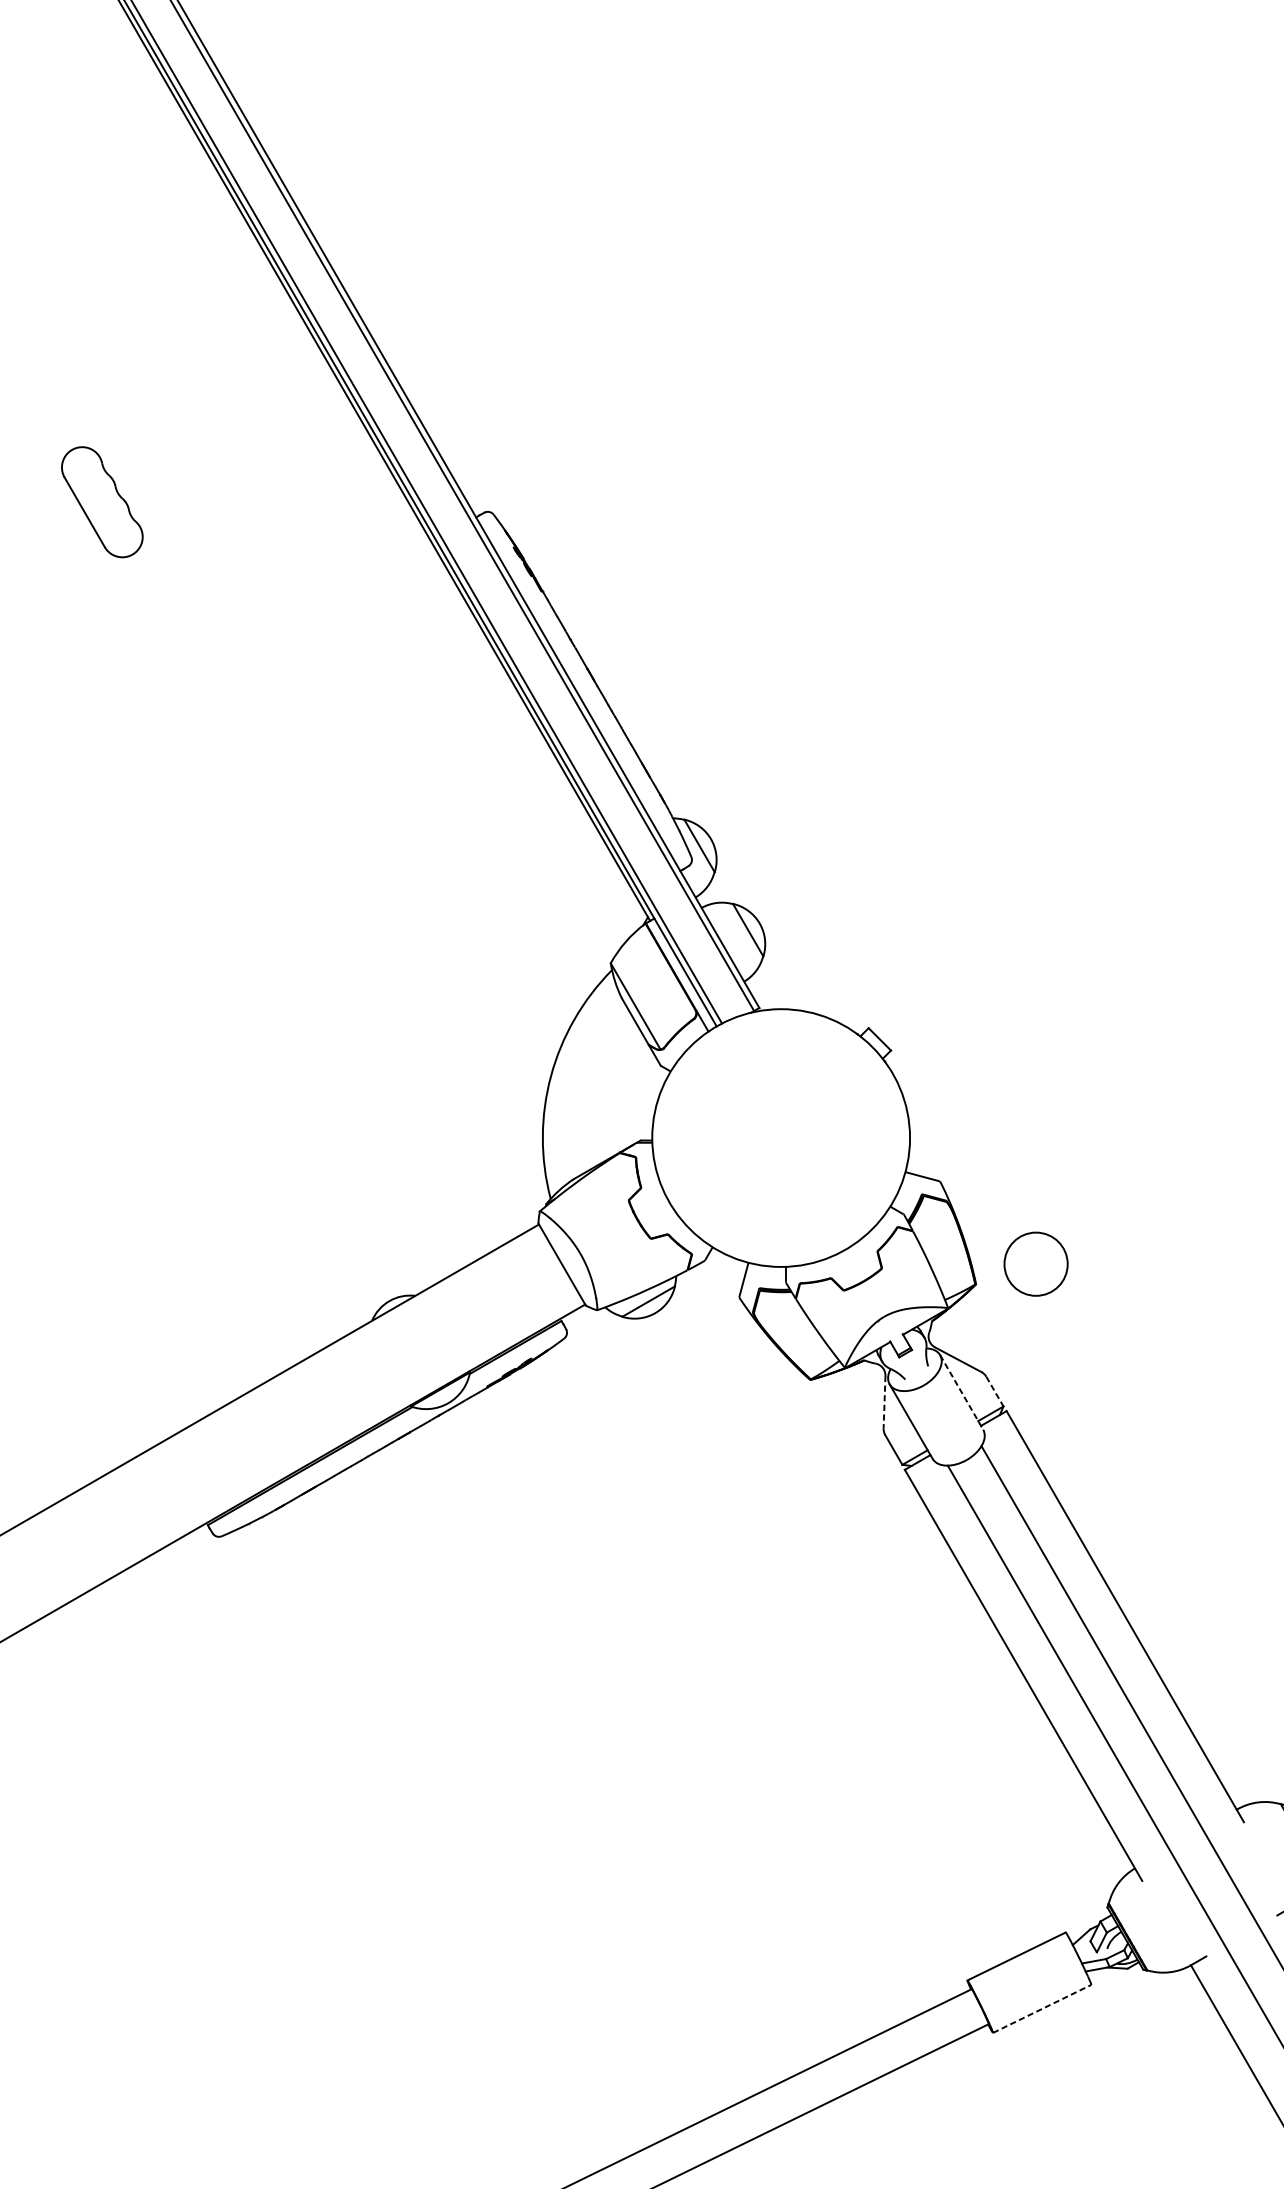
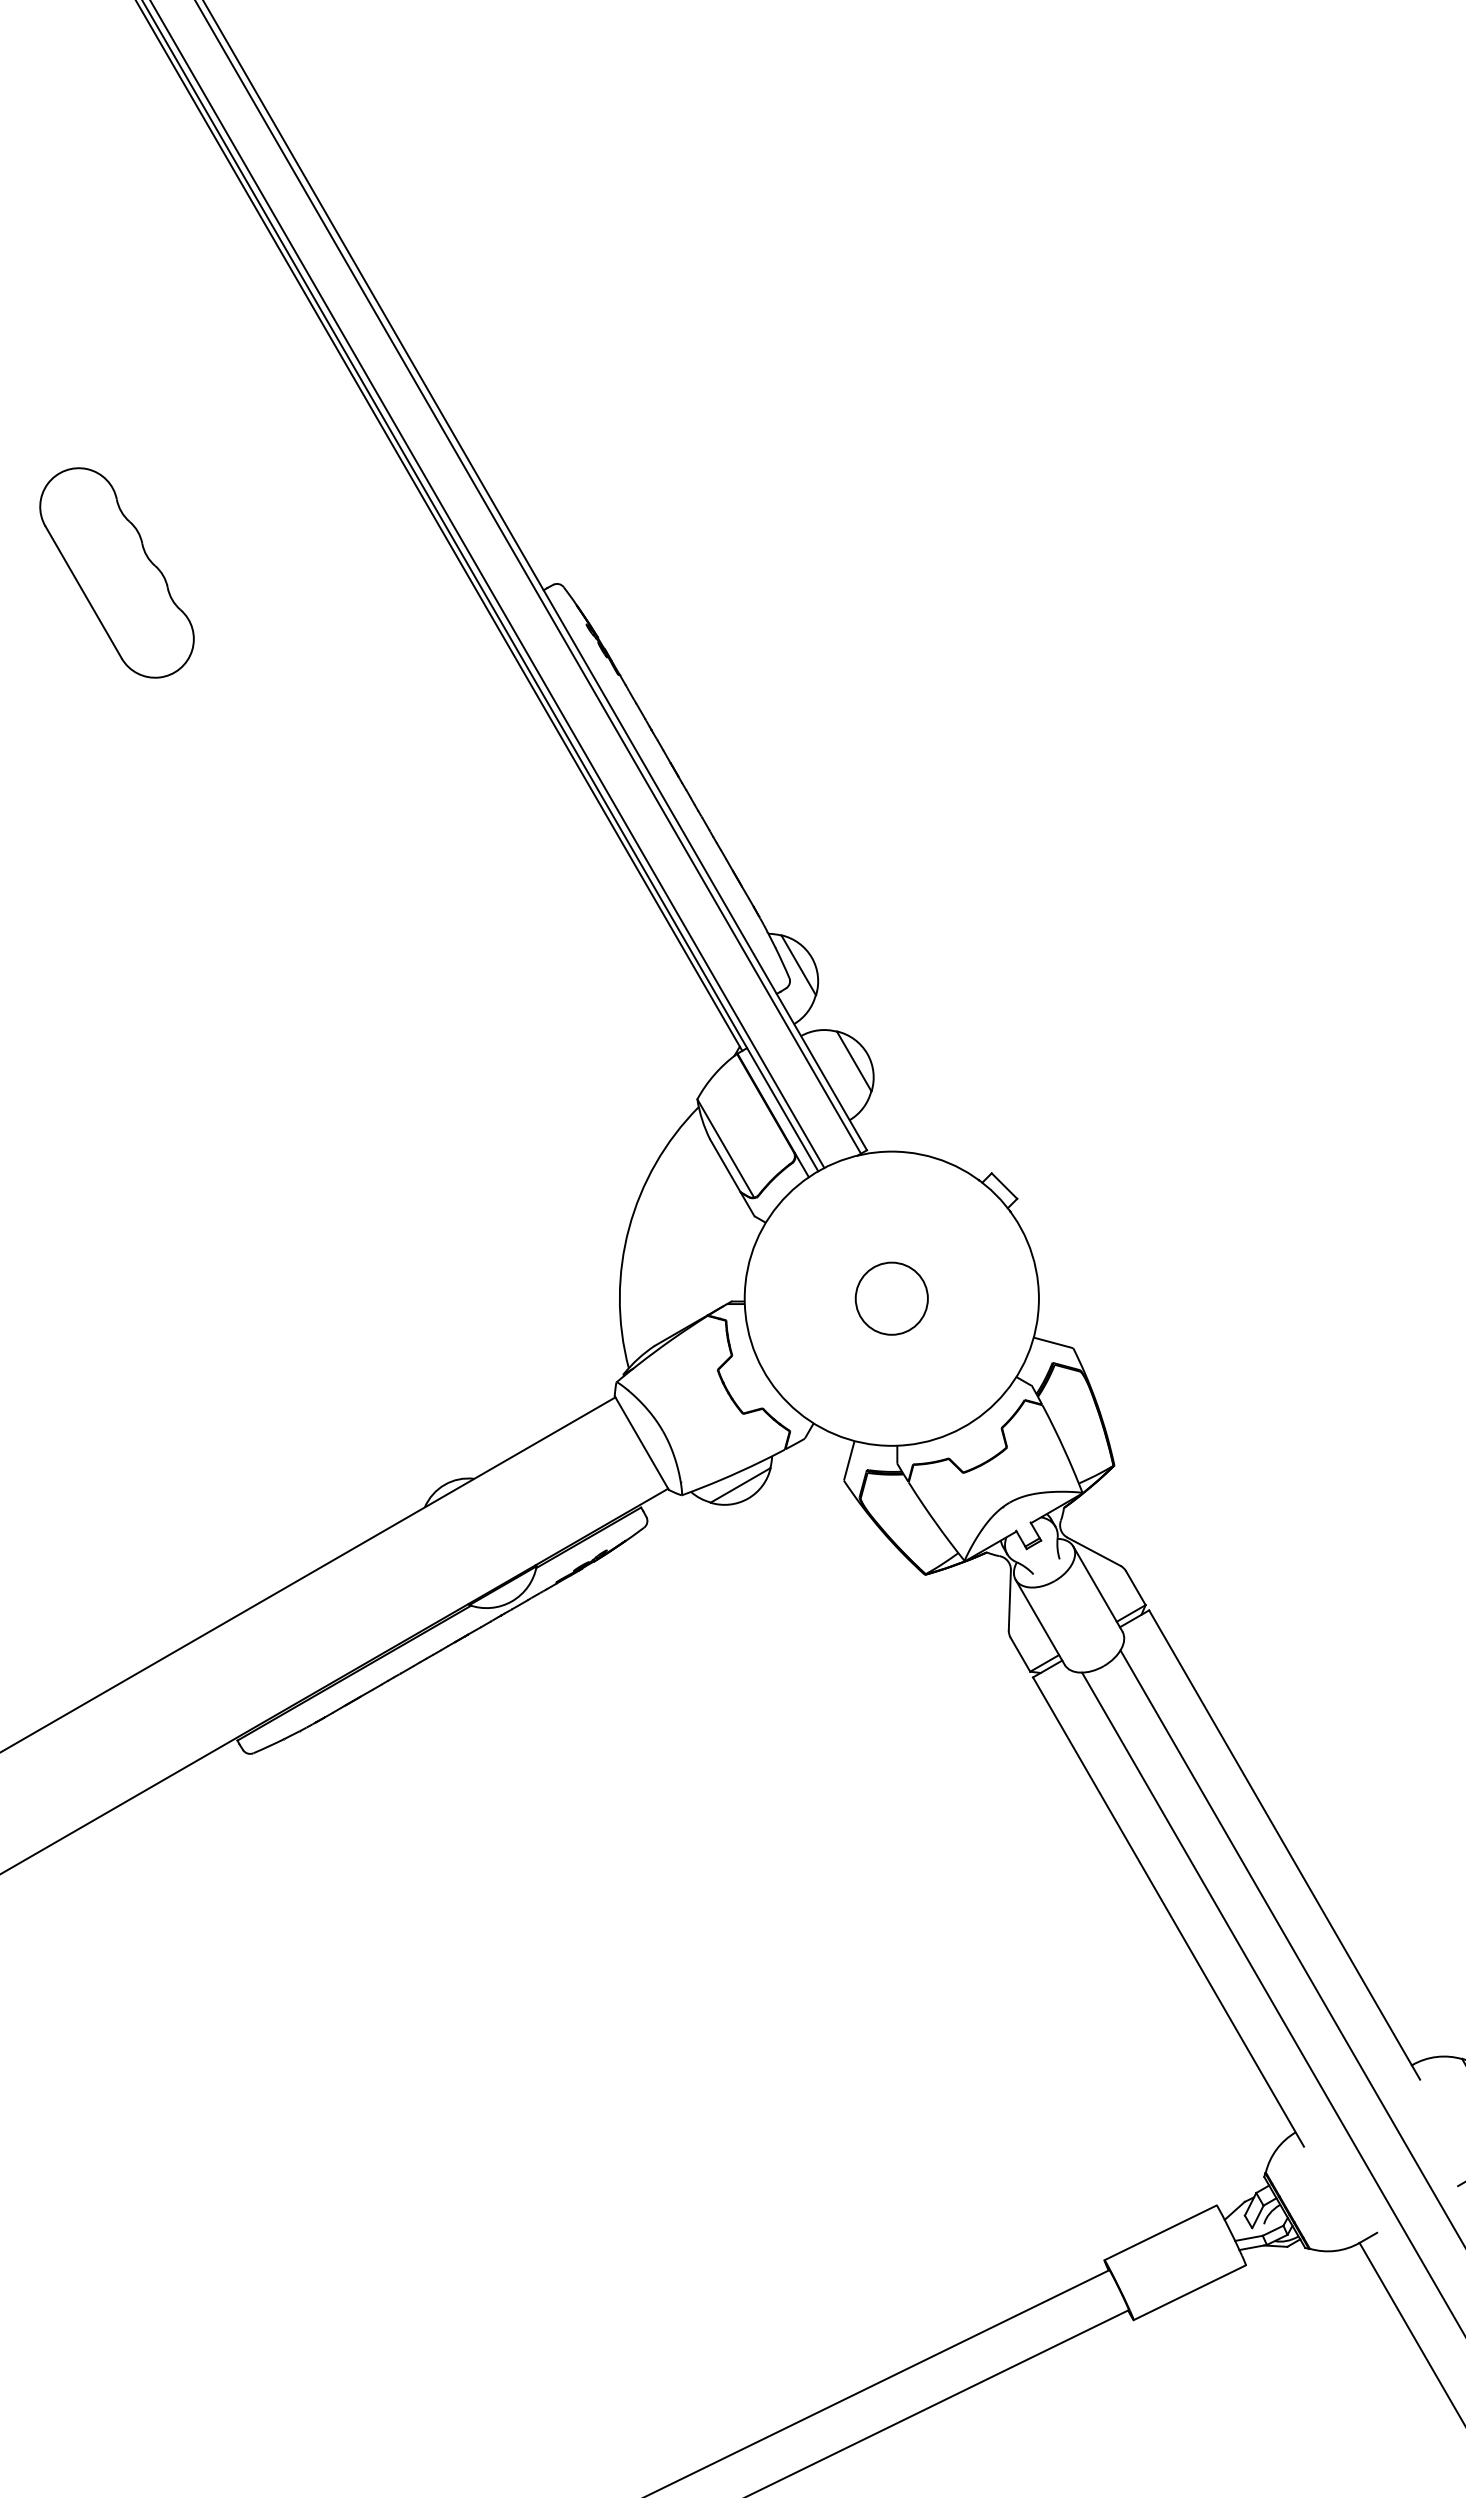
part: (101, 501) -> (116, 572), size x1.67
circle: (1035, 1264) -> (891, 1298), moved
line: (994, 1391) -> (1135, 1588), dashed -> solid
line: (962, 1392) -> (1098, 1589), dashed -> solid
line: (884, 1402) -> (1009, 1600), dashed -> solid
line: (1042, 2008) -> (1190, 2292), dashed -> solid

